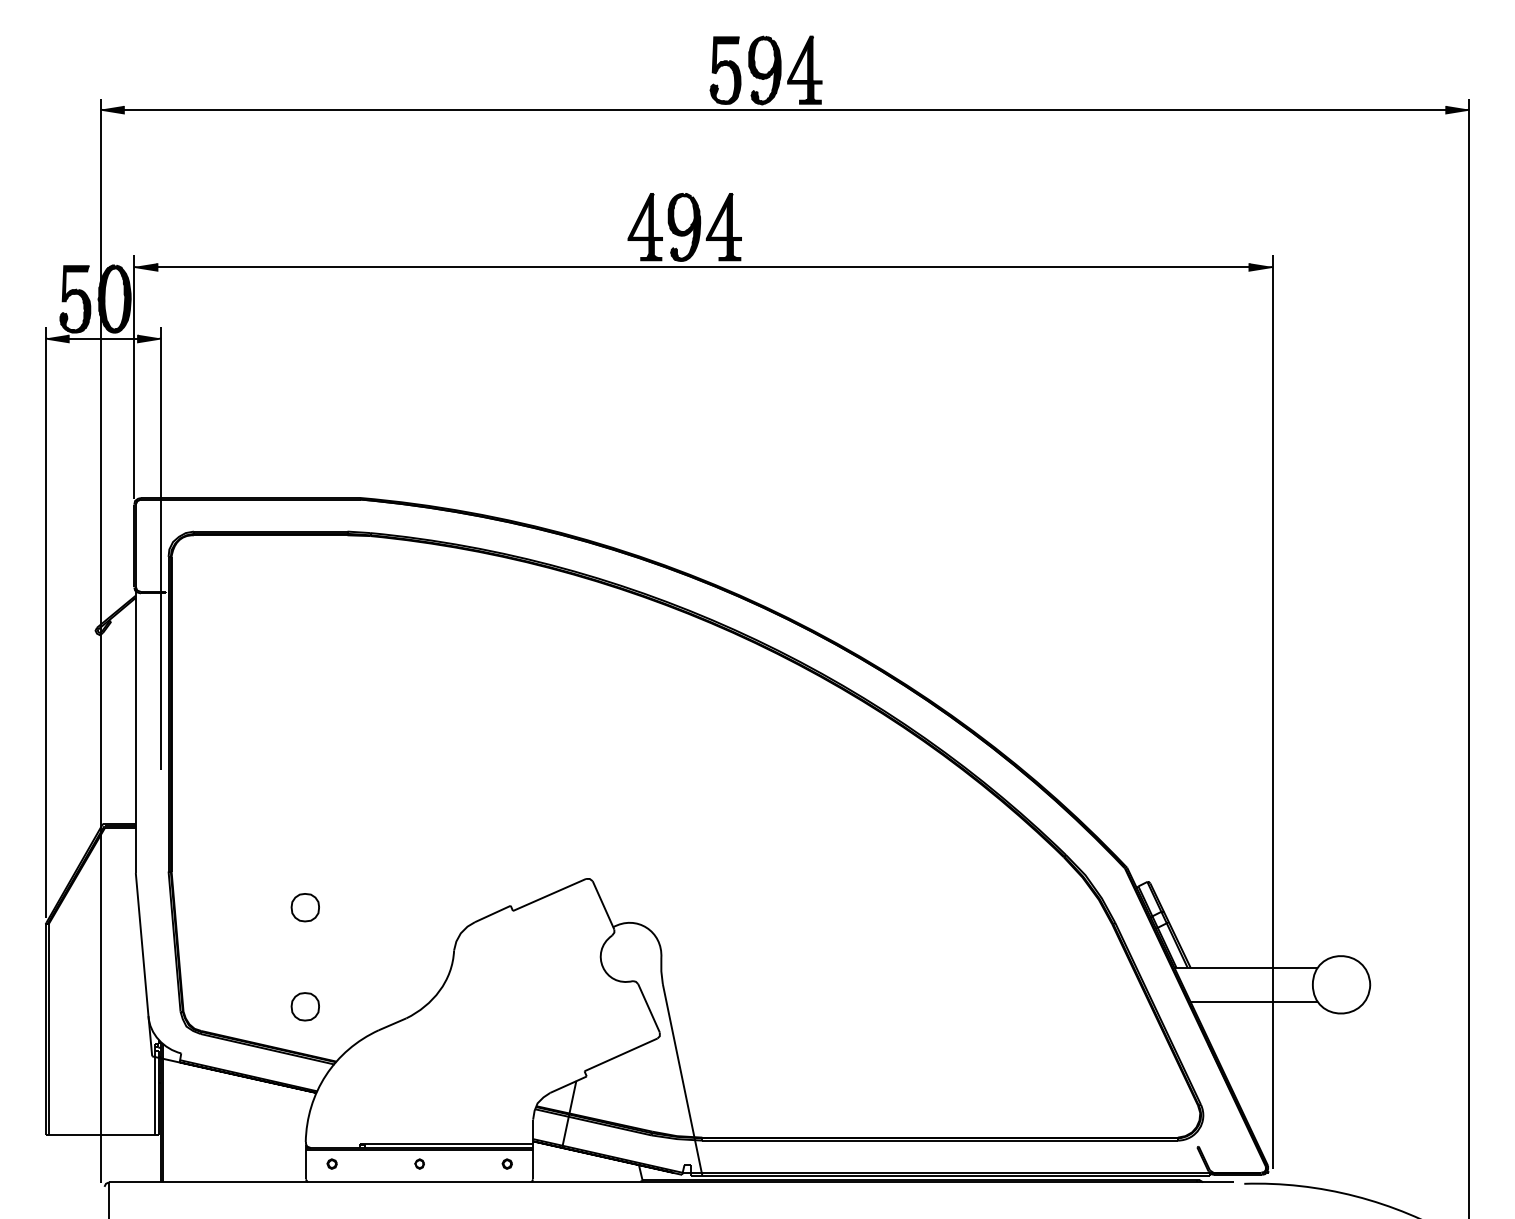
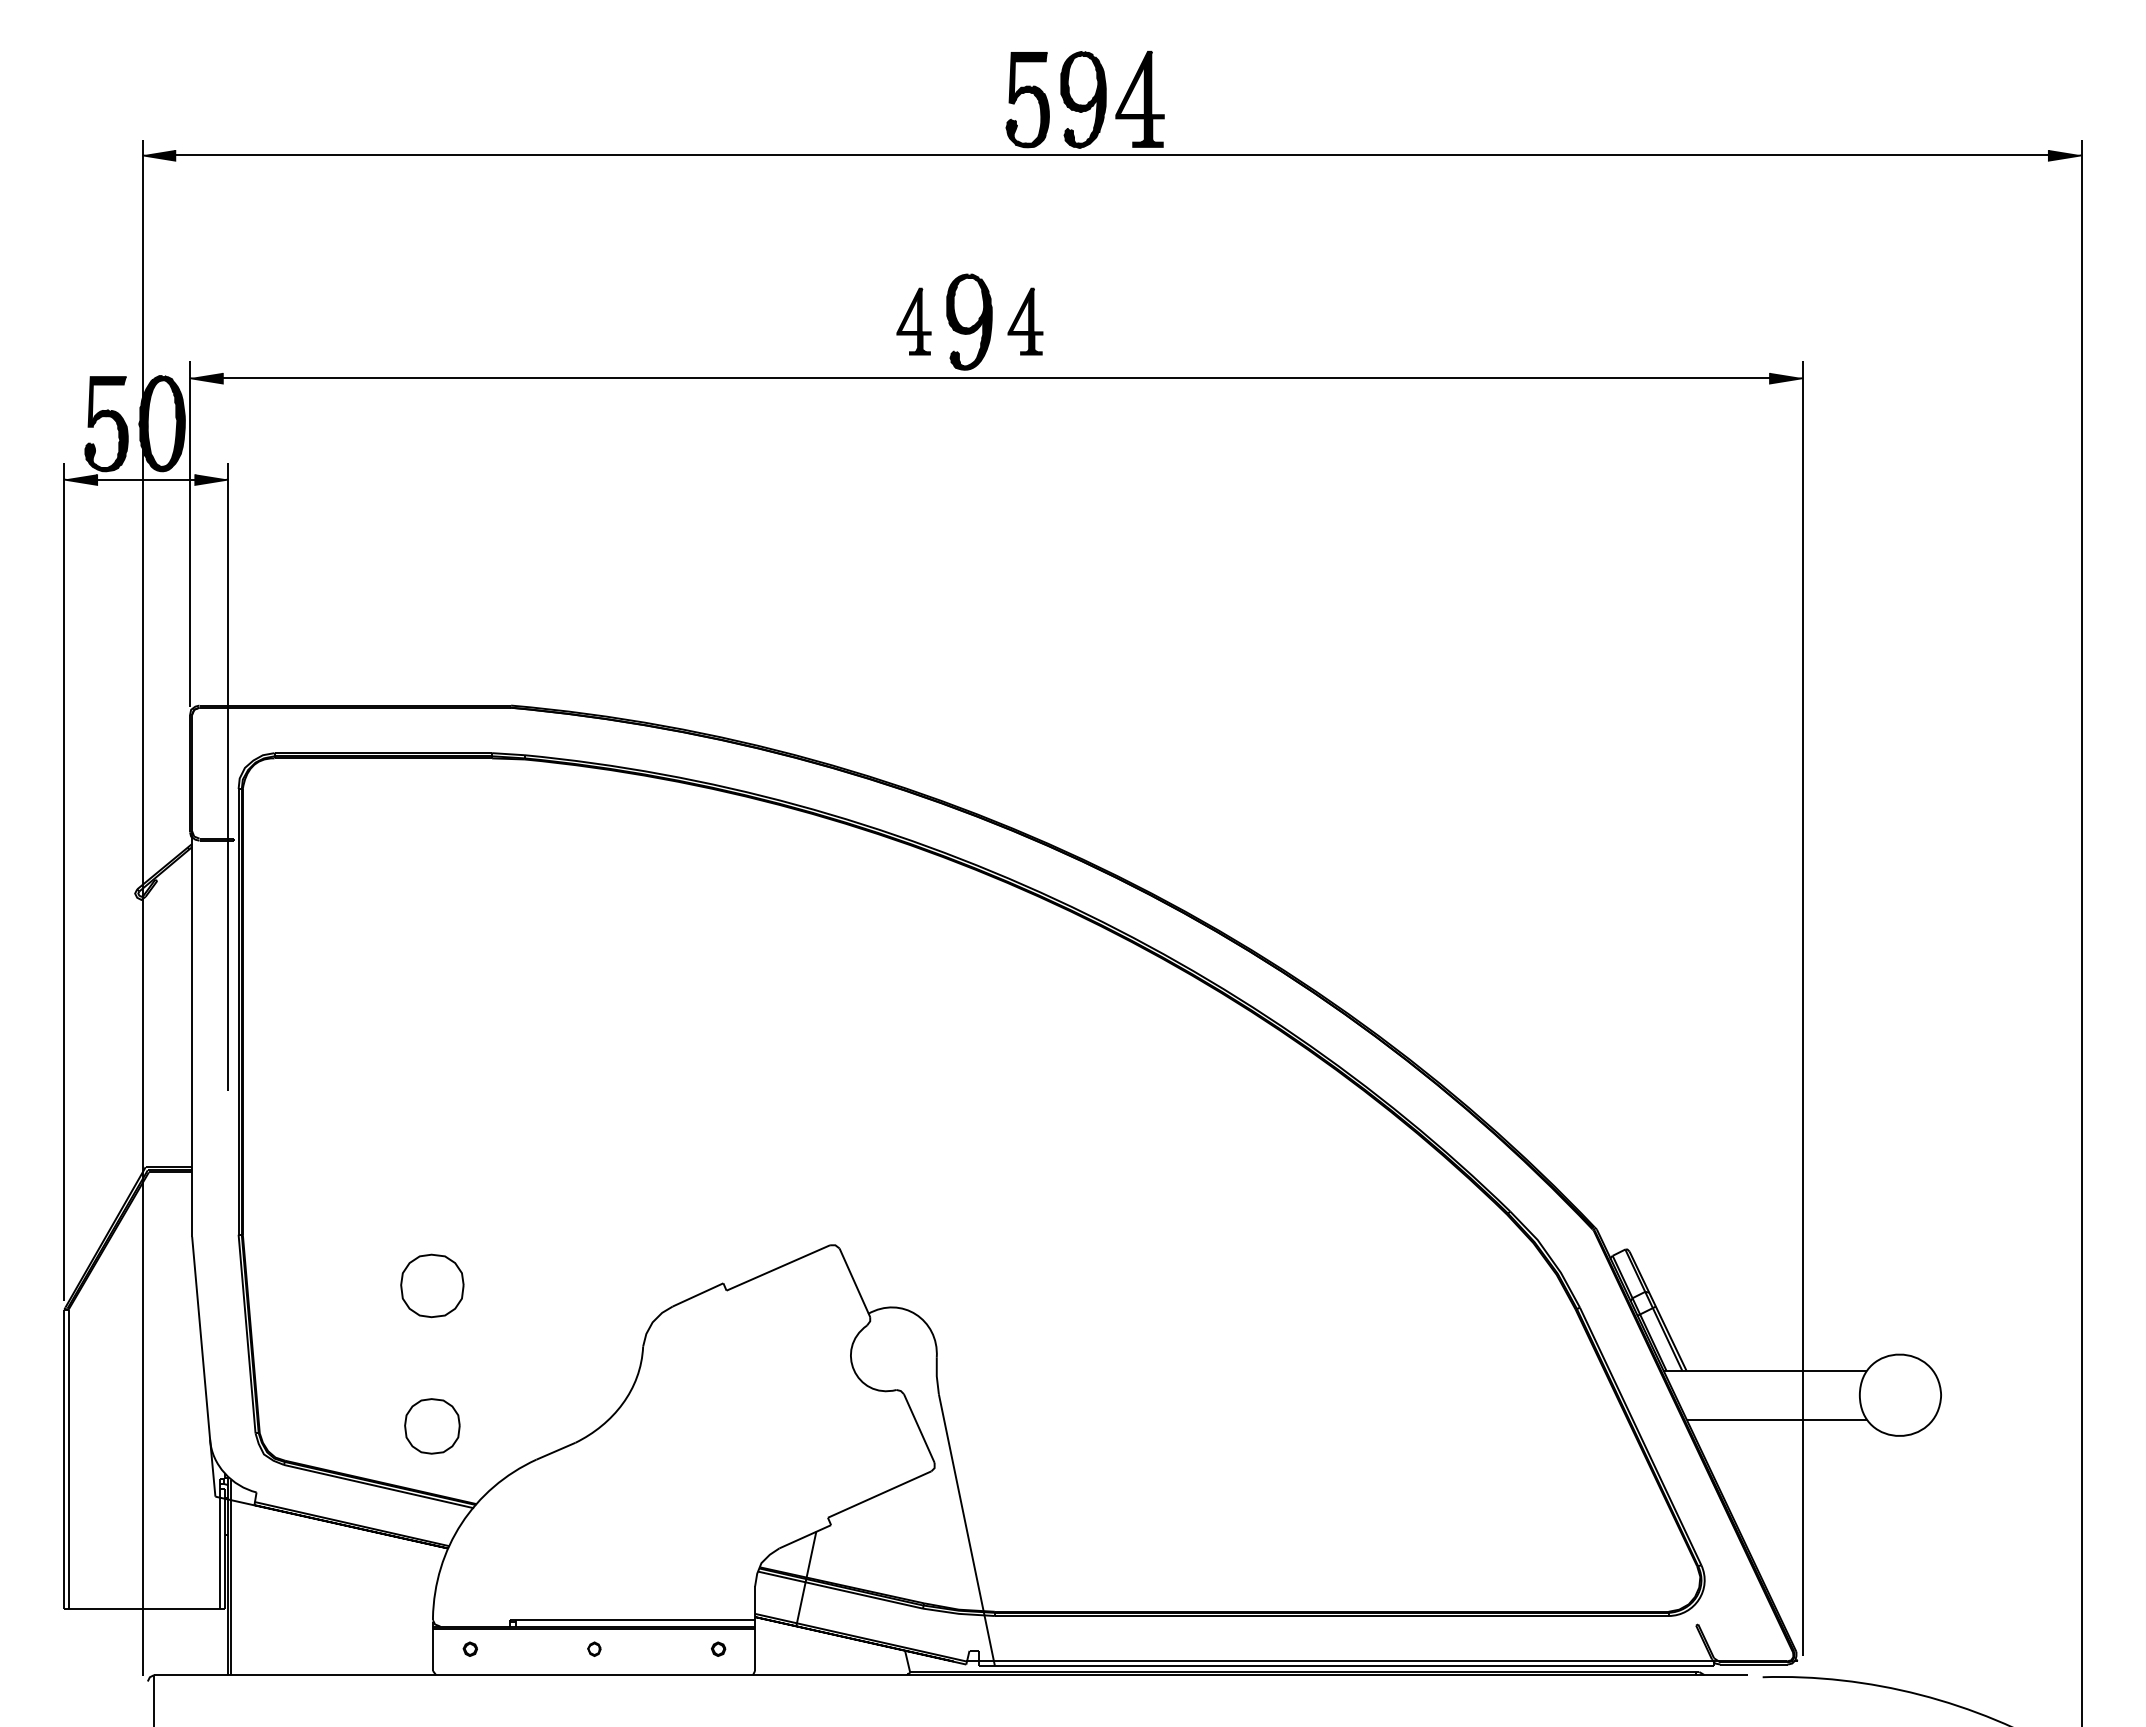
part: (644, 226) -> (913, 321), size x0.7
part: (723, 226) -> (1025, 321), size x0.7
part: (305, 907) -> (432, 1285), size x1.6
part: (305, 1006) -> (432, 1426), size x1.4

